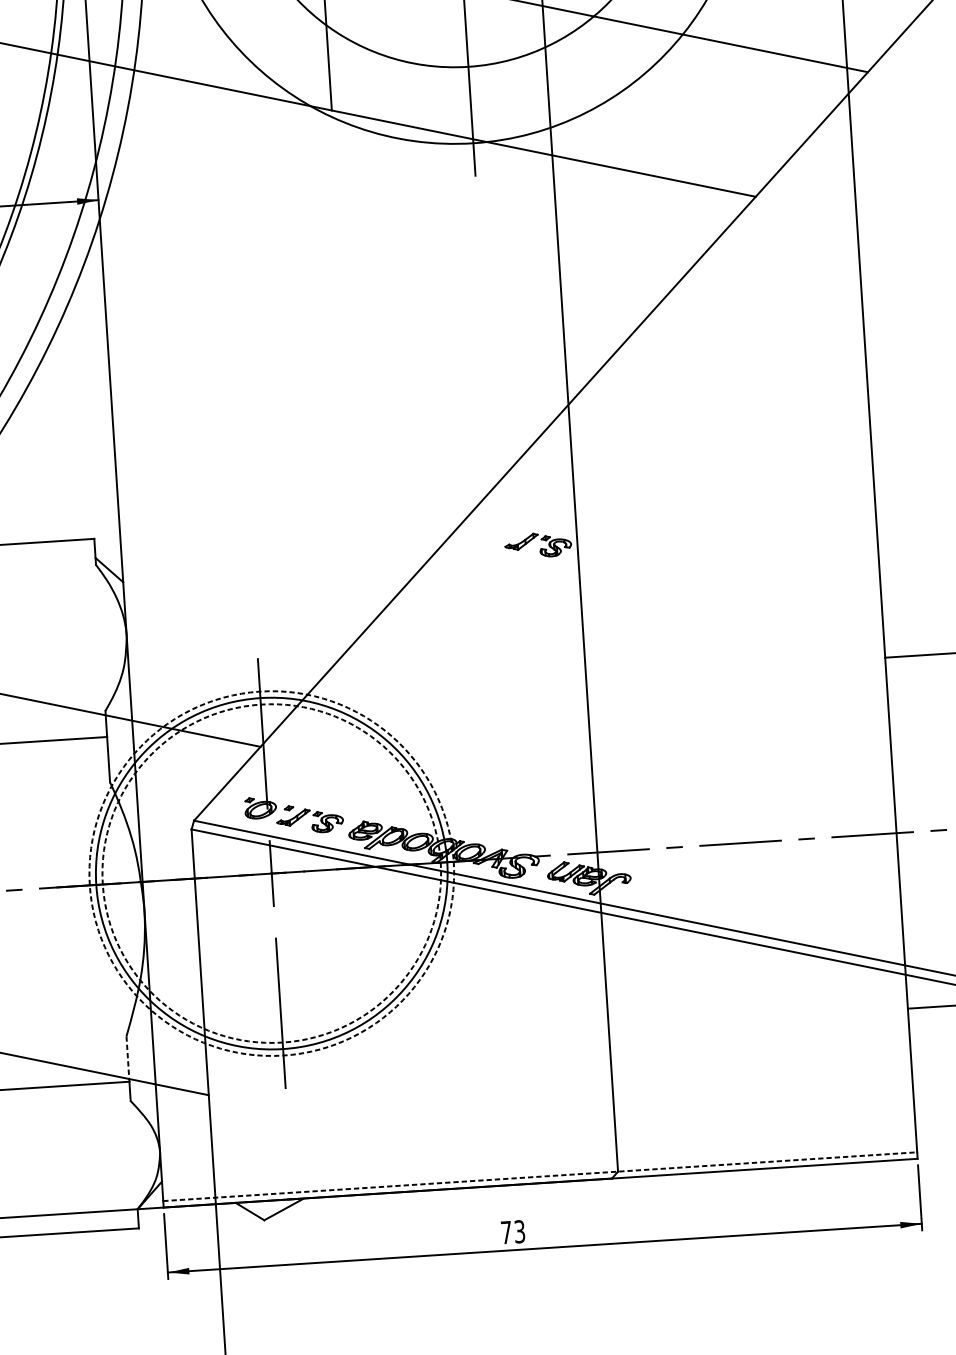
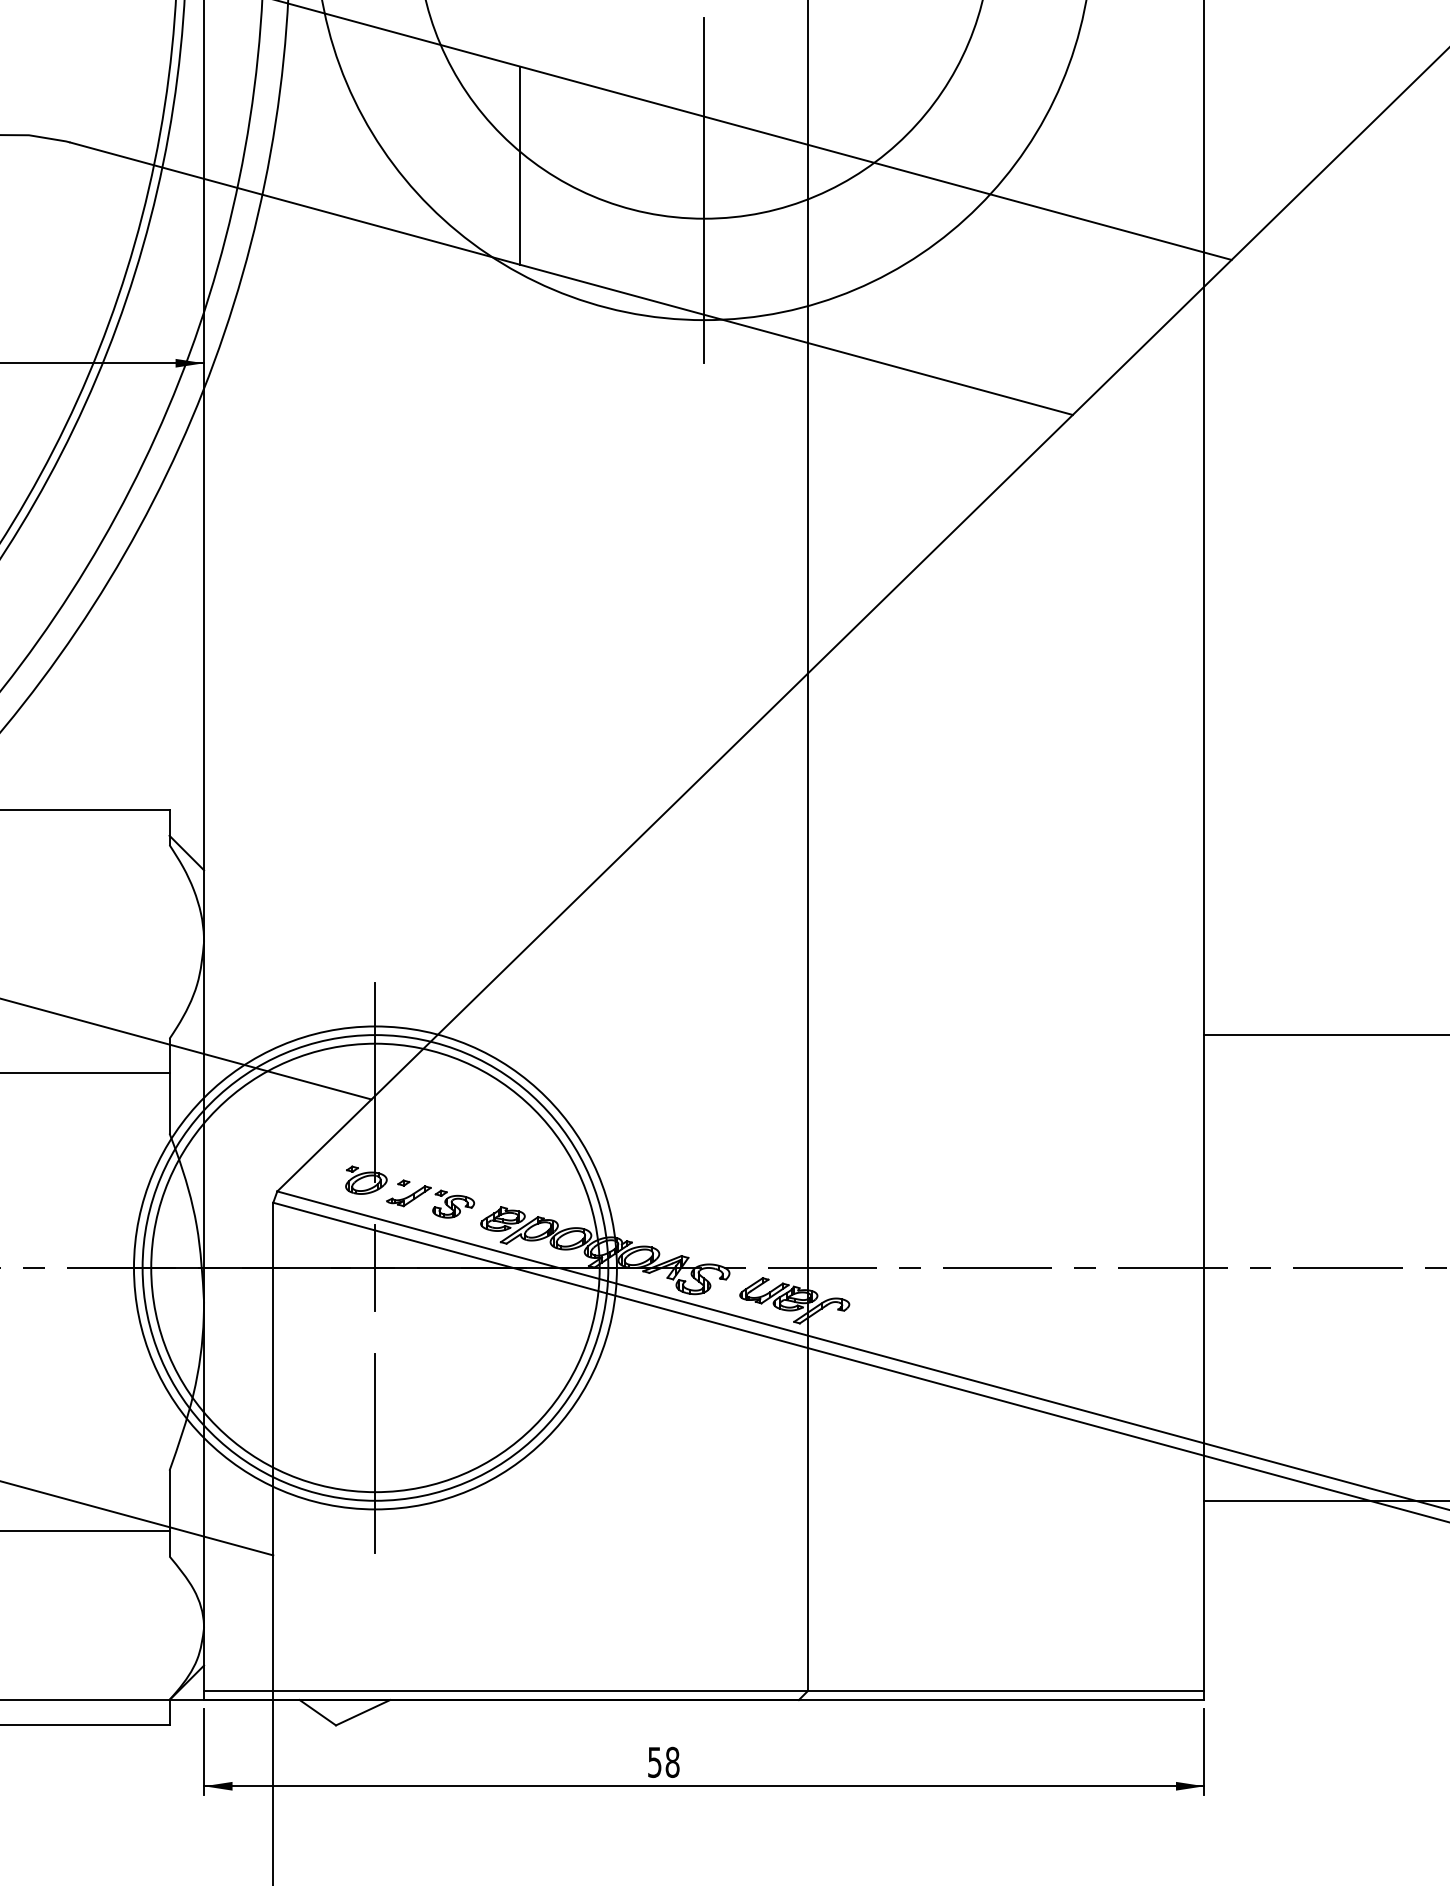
part: (541, 548) -> (759, 861), removed
circle: (271, 873) -> (374, 1267), dashed -> solid
circle: (271, 873) -> (375, 1267), dashed -> solid
line: (127, 1059) -> (169, 1501), dashed -> solid
line: (540, 1176) -> (704, 1691), dashed -> solid
text: (512, 1232) -> (663, 1762), 73 -> 58

